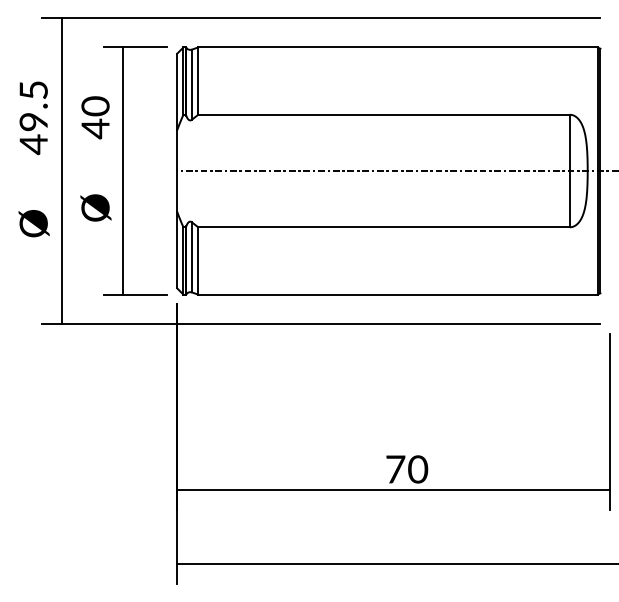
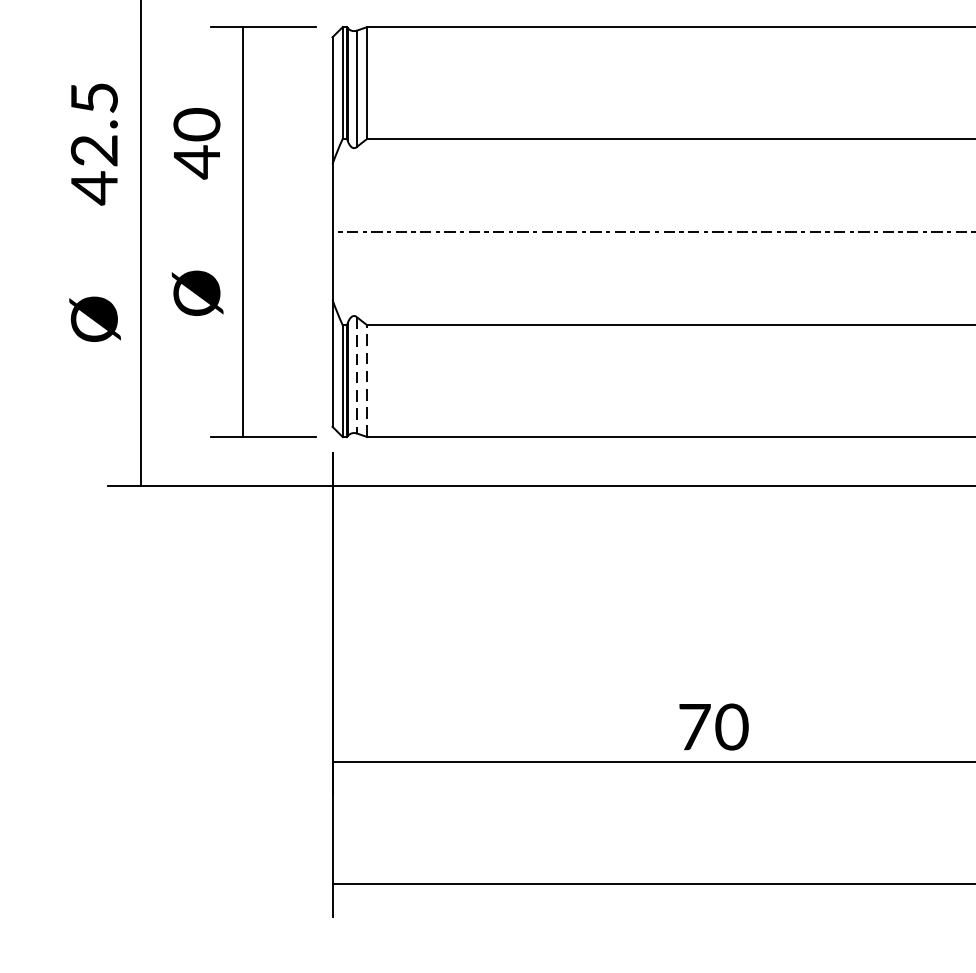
text: (33, 121) -> (94, 149), 49.5 -> 42.5
line: (191, 257) -> (356, 375), solid -> dashed
line: (198, 260) -> (367, 380), solid -> dashed

